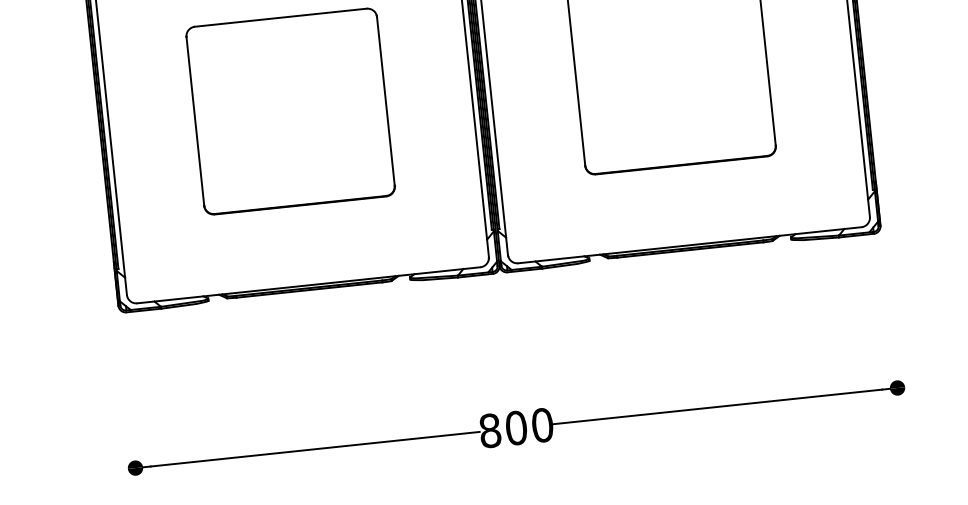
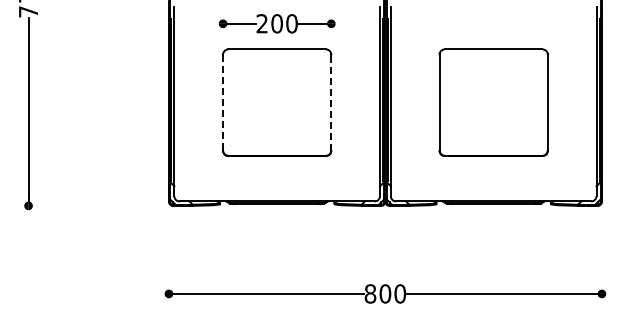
line: (386, 101) -> (331, 102), solid -> dashed
line: (196, 122) -> (223, 103), solid -> dashed

